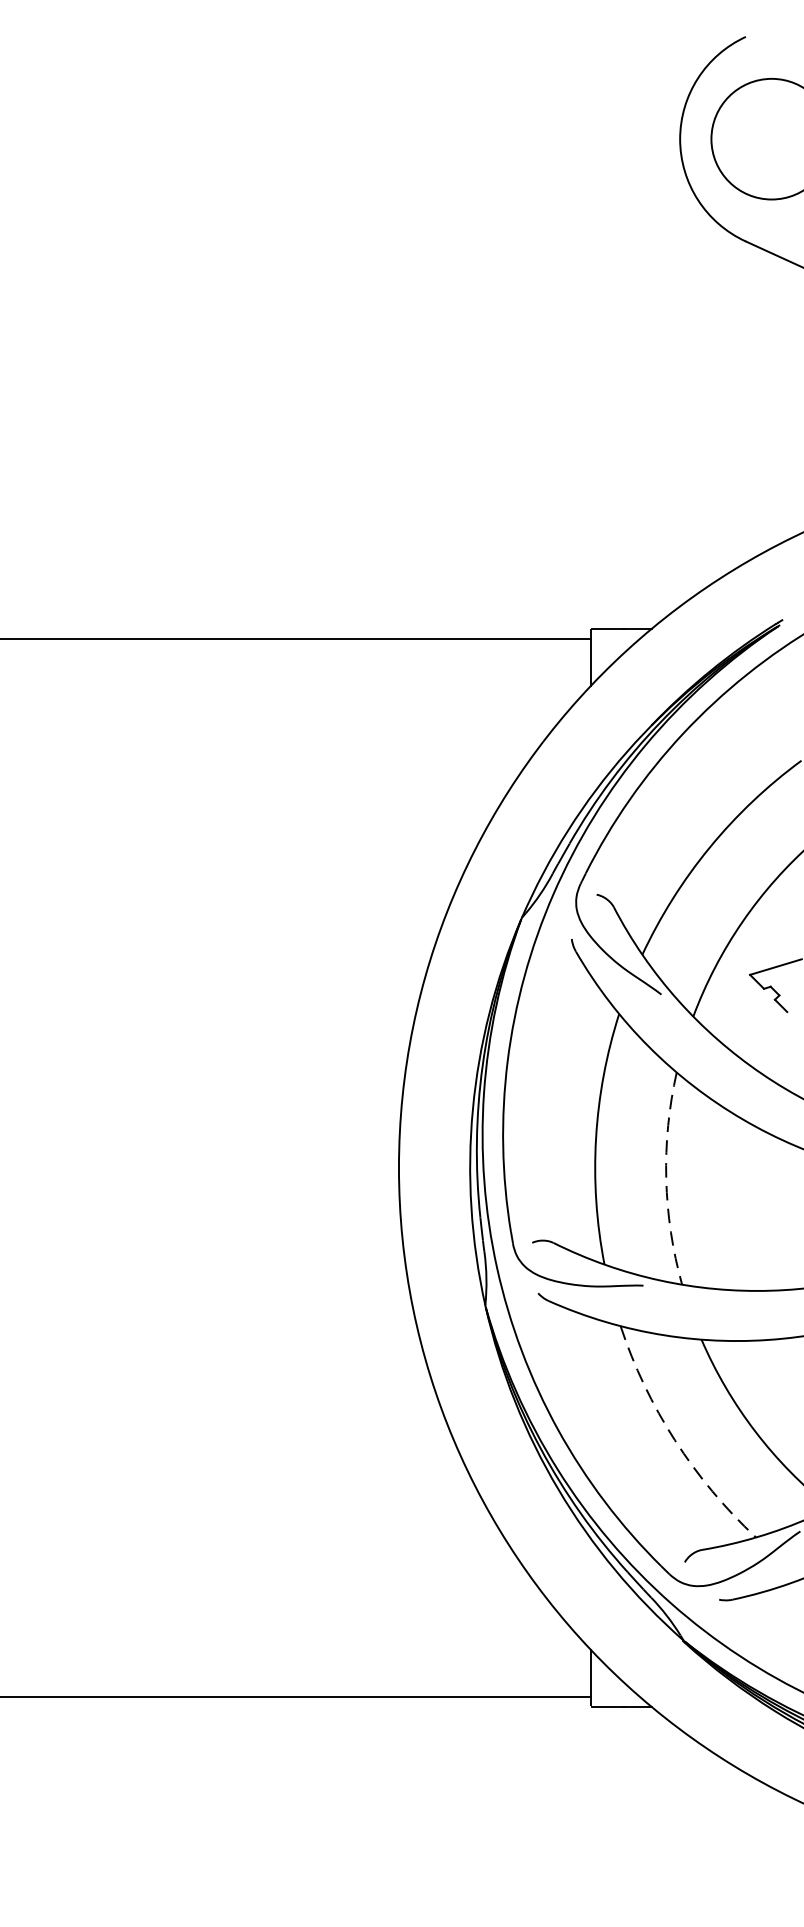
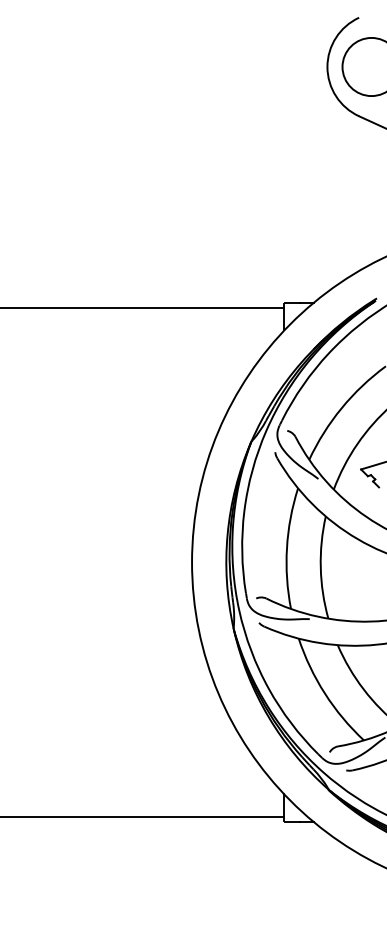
arc: (665, 1178) -> (320, 567), dashed -> solid
arc: (674, 1440) -> (324, 693), dashed -> solid

